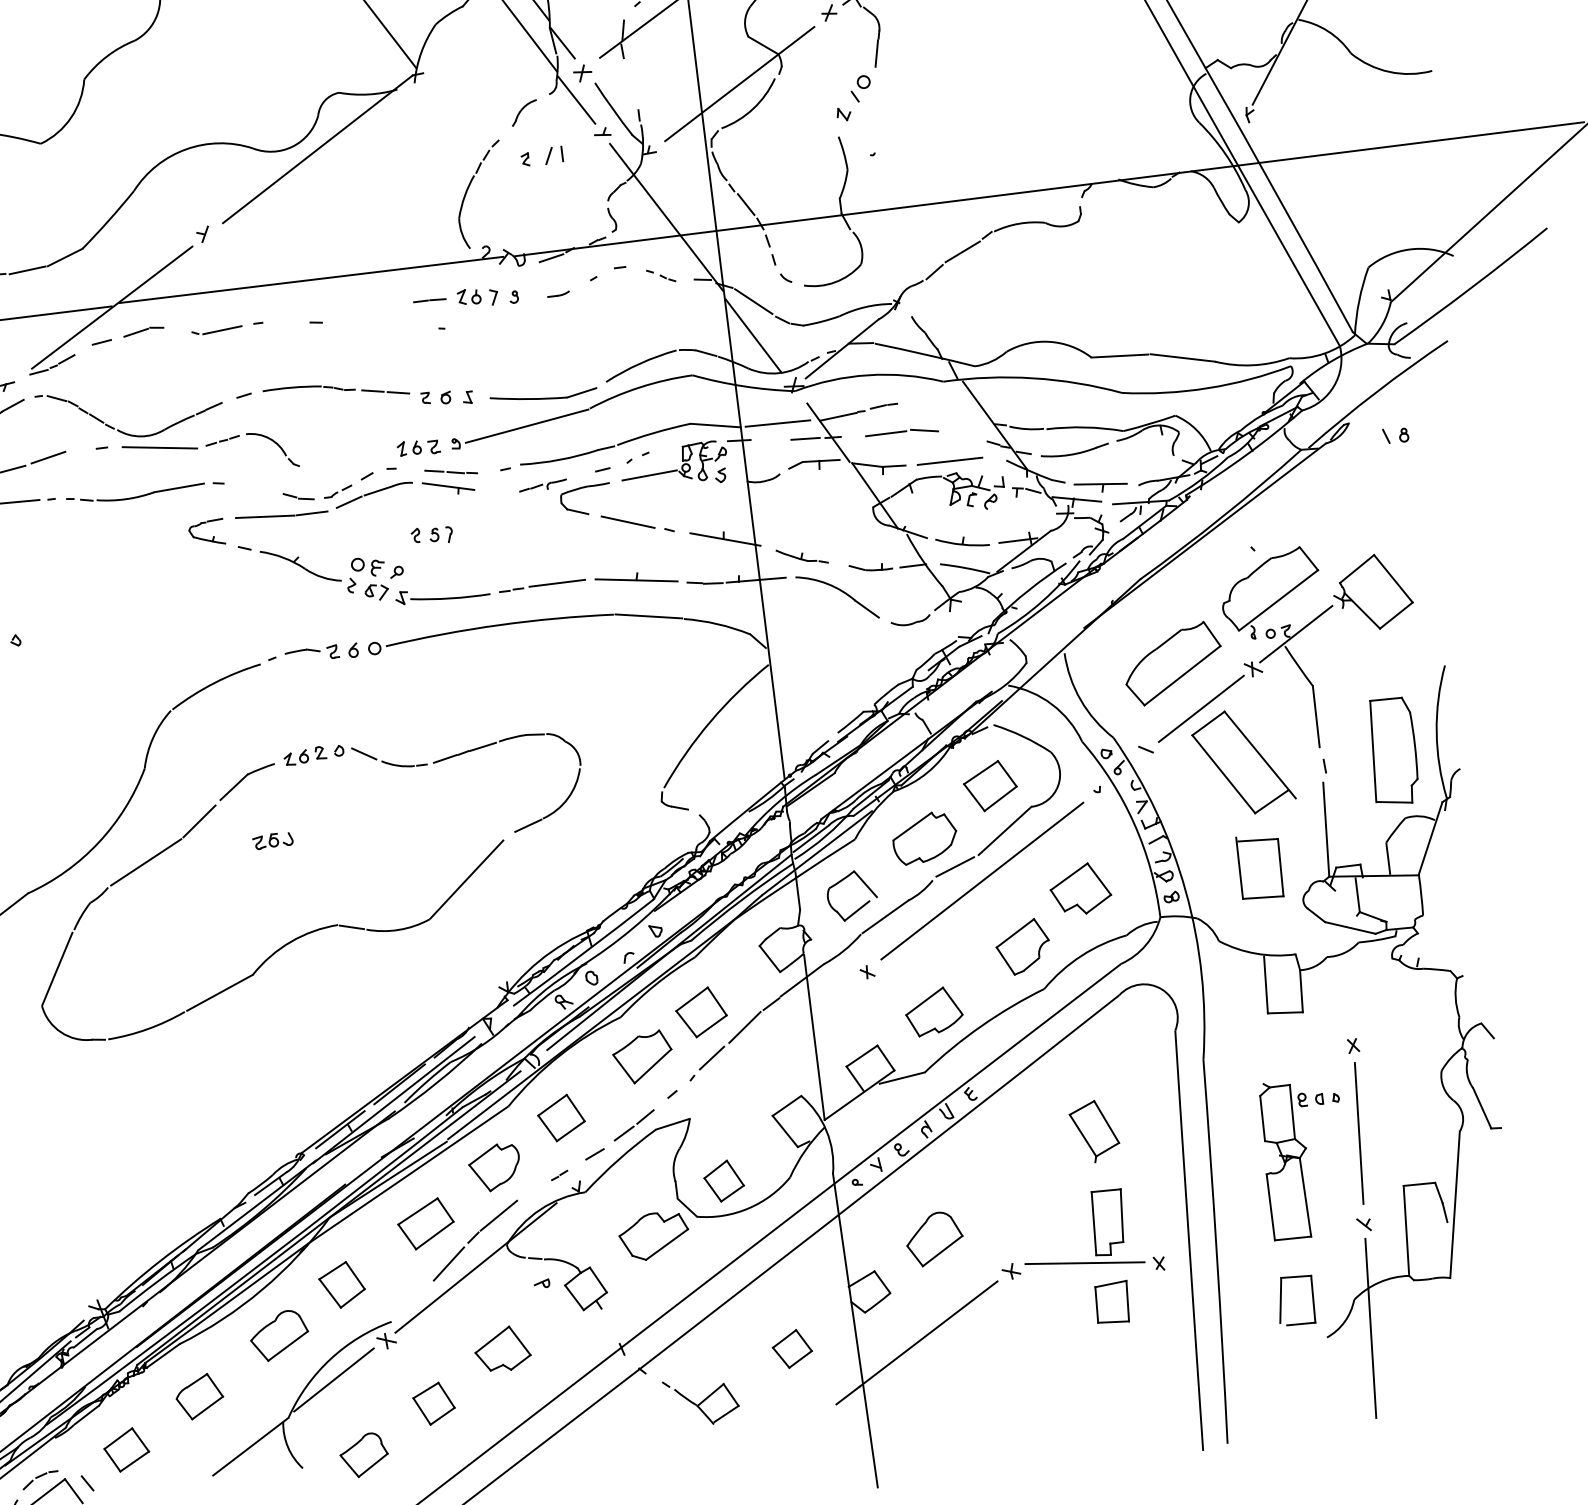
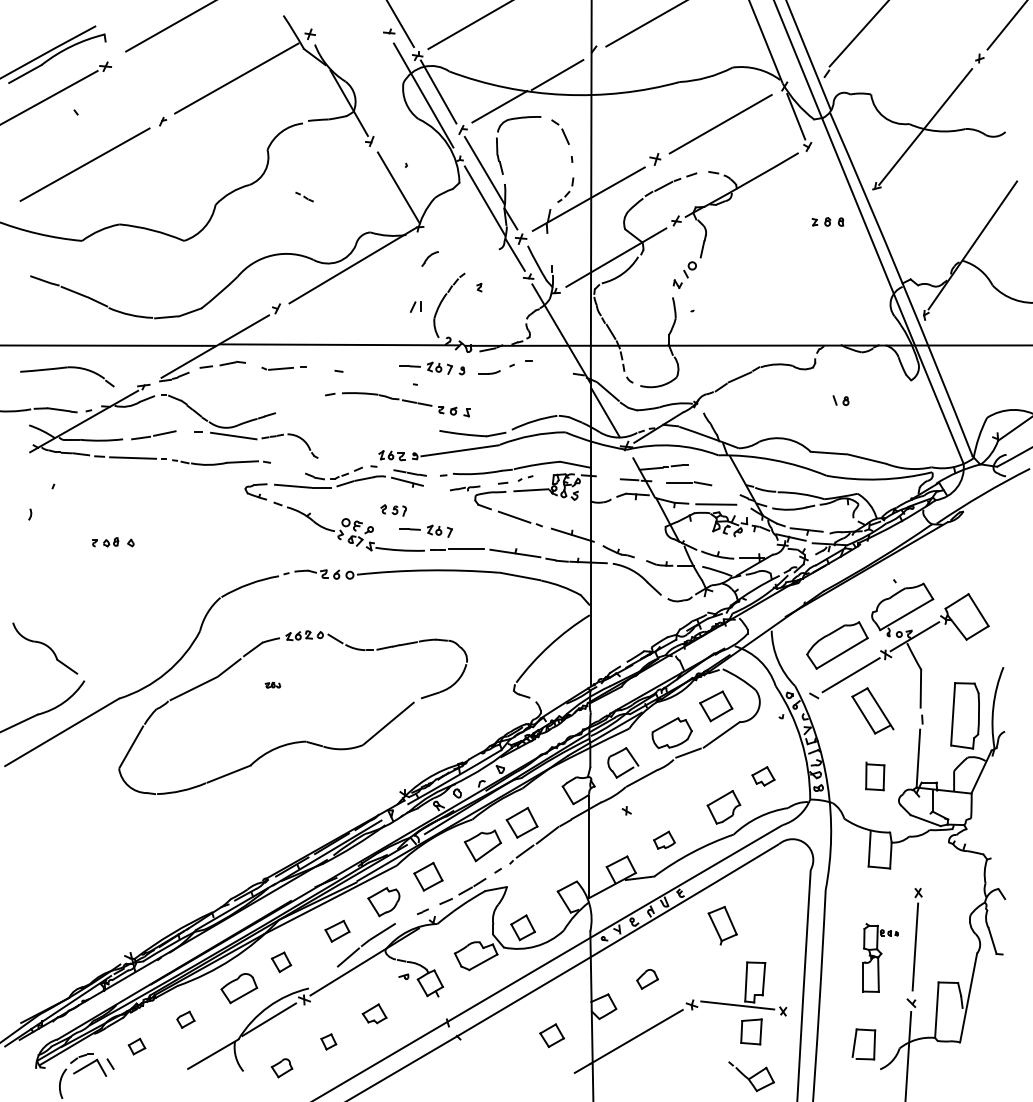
part: (522, 112) -> (429, 258), moved
part: (552, 154) -> (415, 306), moved
line: (660, 275) -> (304, 196), moved
part: (558, 294) -> (489, 372), size x1.6
part: (354, 398) -> (397, 404), moved
line: (777, 422) -> (613, 467), removed
part: (1394, 435) -> (840, 400), moved
part: (487, 561) -> (425, 530), added
part: (1242, 761) -> (872, 710), size x0.7
part: (272, 841) -> (272, 685), size x0.6
part: (1260, 867) -> (875, 776), size x0.7
line: (981, 880) -> (703, 763), removed
part: (1080, 889) -> (763, 776), size x0.6
part: (934, 1012) -> (664, 840), size x0.6
part: (1094, 1131) -> (722, 925), moved
part: (1305, 1157) -> (880, 957), size x0.7
part: (426, 1224) -> (337, 931), size x0.7
part: (934, 1239) -> (647, 979), size x0.6
part: (342, 1285) -> (281, 962), size x0.7
part: (502, 1348) -> (374, 1013), size x0.7
part: (199, 1396) -> (185, 1019), size x0.6
part: (701, 1400) -> (751, 1076), moved
part: (433, 1403) -> (328, 1041), size x0.6
part: (125, 1449) -> (136, 1046), size x0.6
part: (363, 1456) -> (281, 1068), size x0.7

